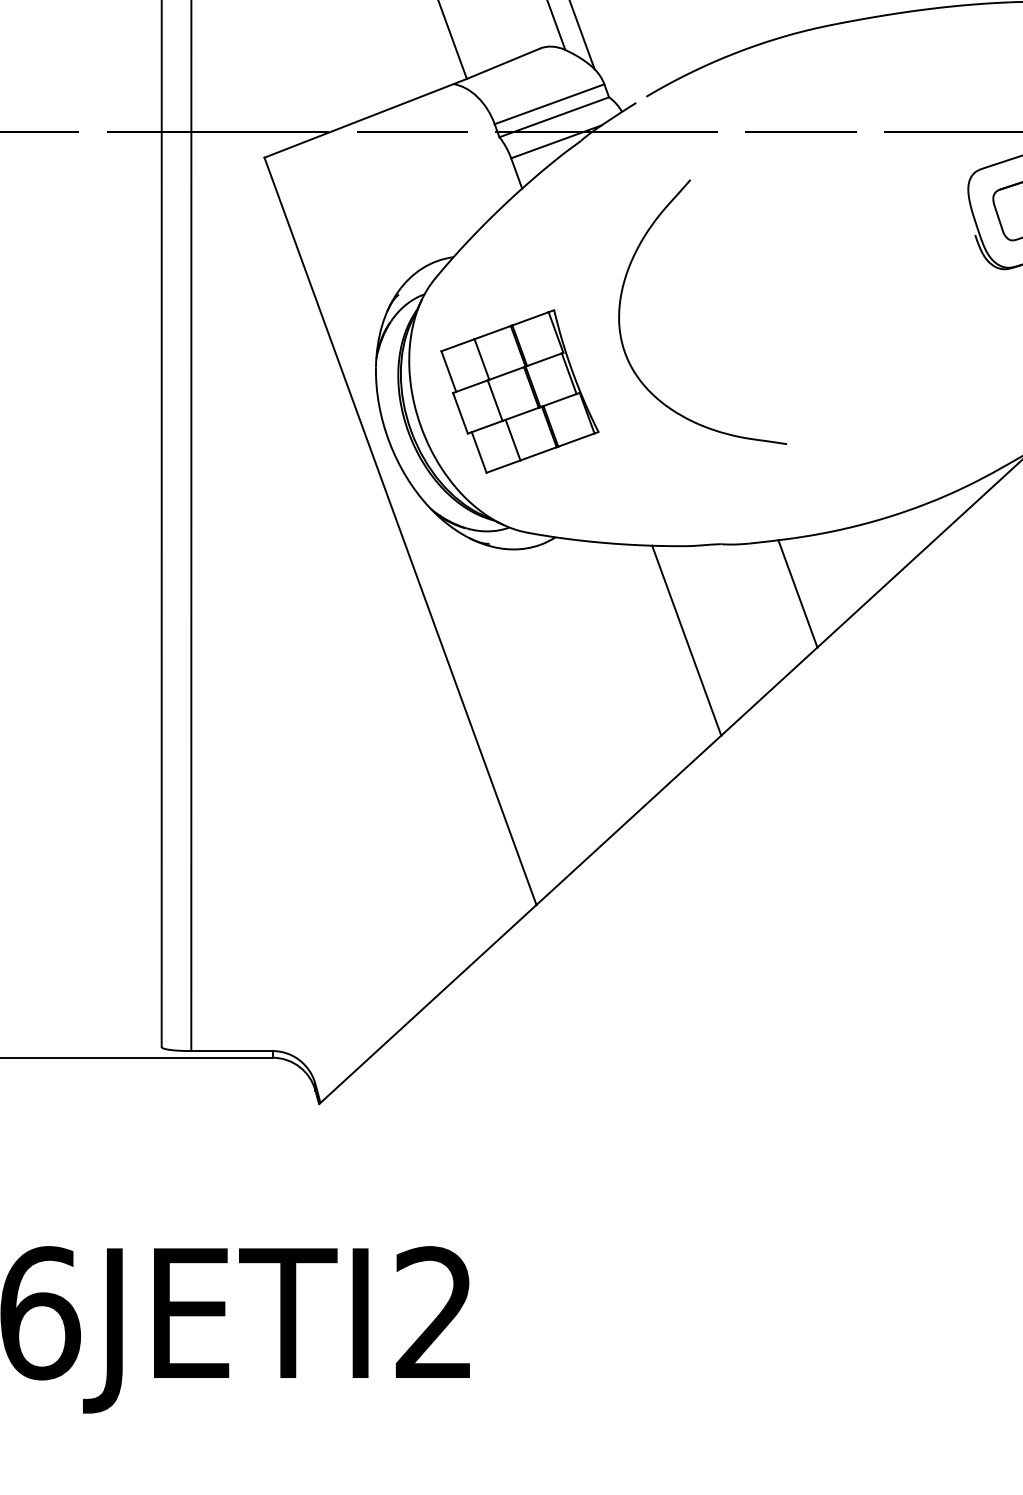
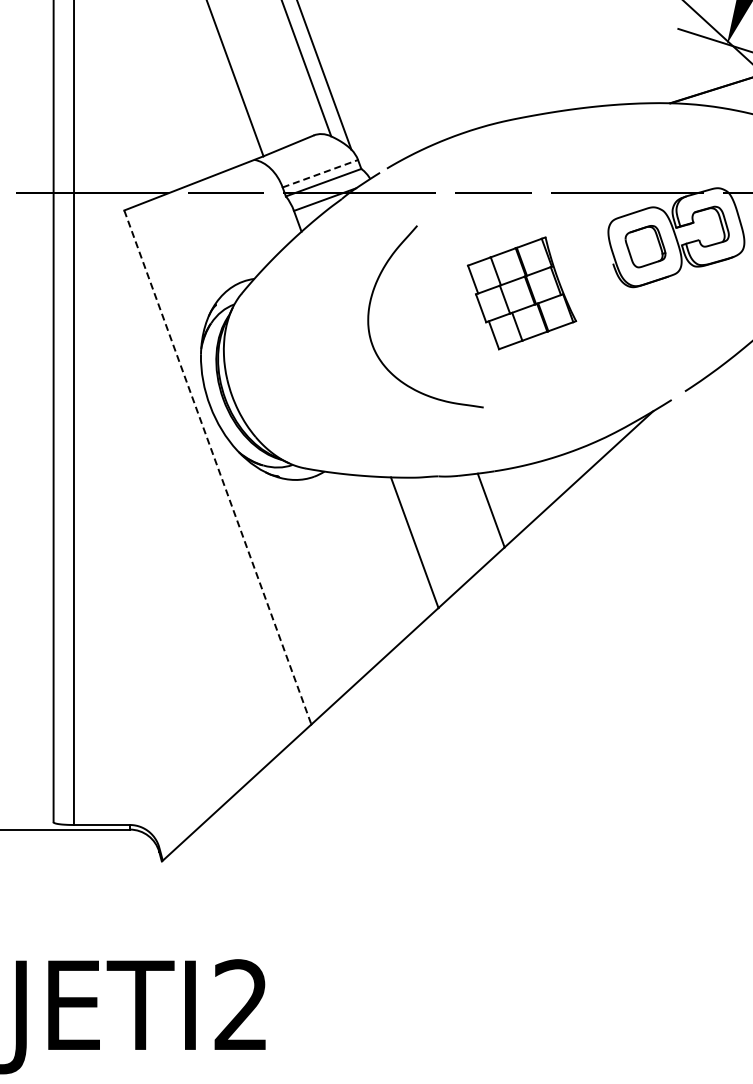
line: (549, 103) -> (320, 173), solid -> dashed
part: (519, 391) -> (521, 293), moved
line: (399, 531) -> (217, 467), solid -> dashed

